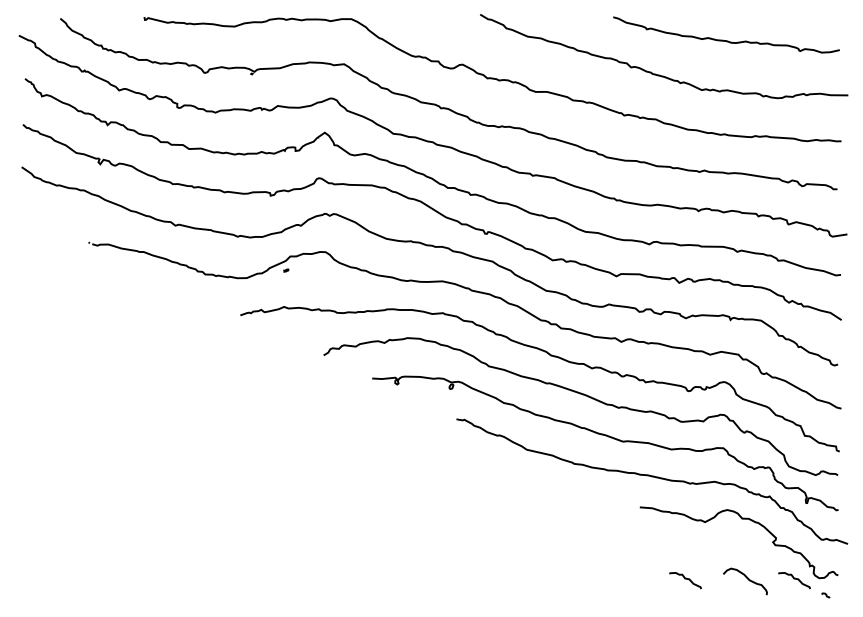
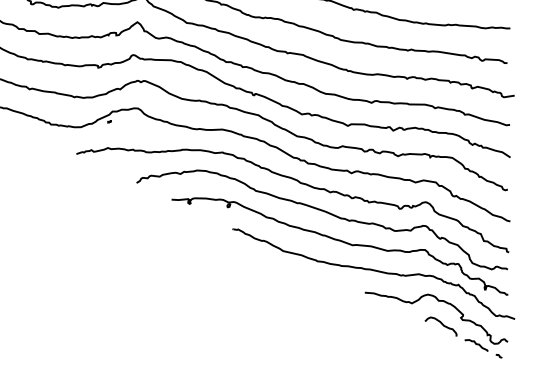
curve: (685, 579) -> (397, 344), removed
curve: (747, 579) -> (442, 325), moved

